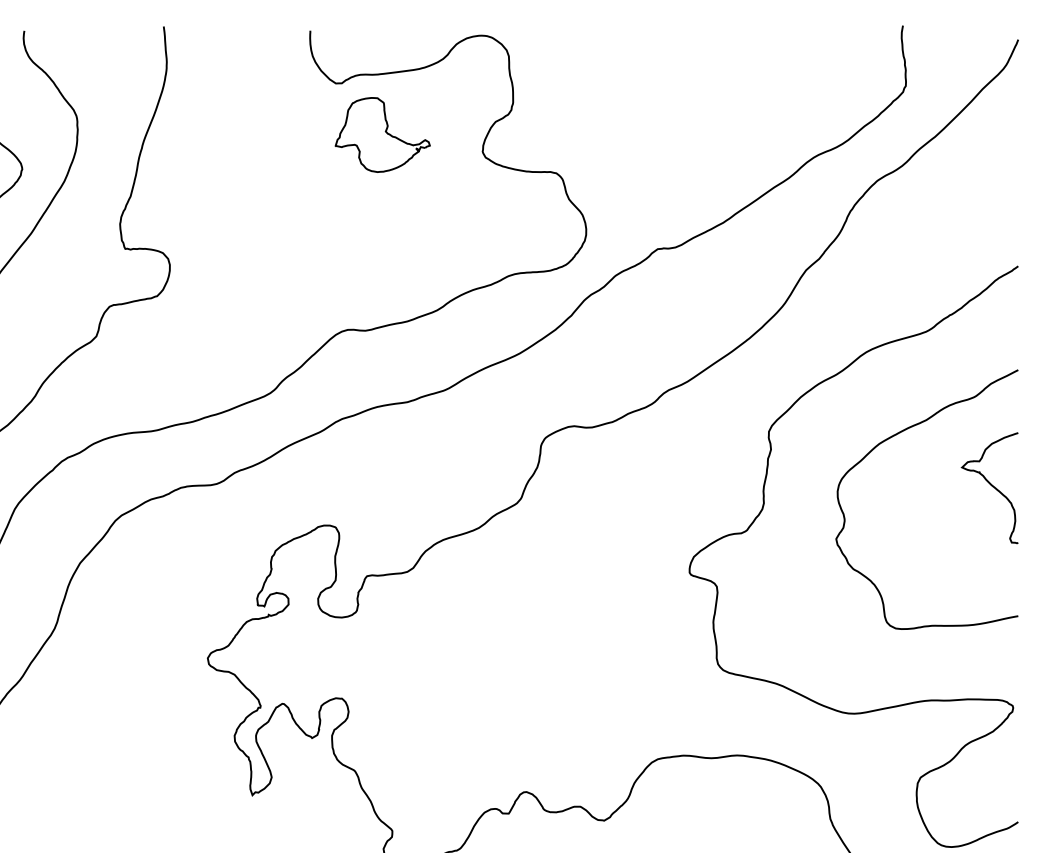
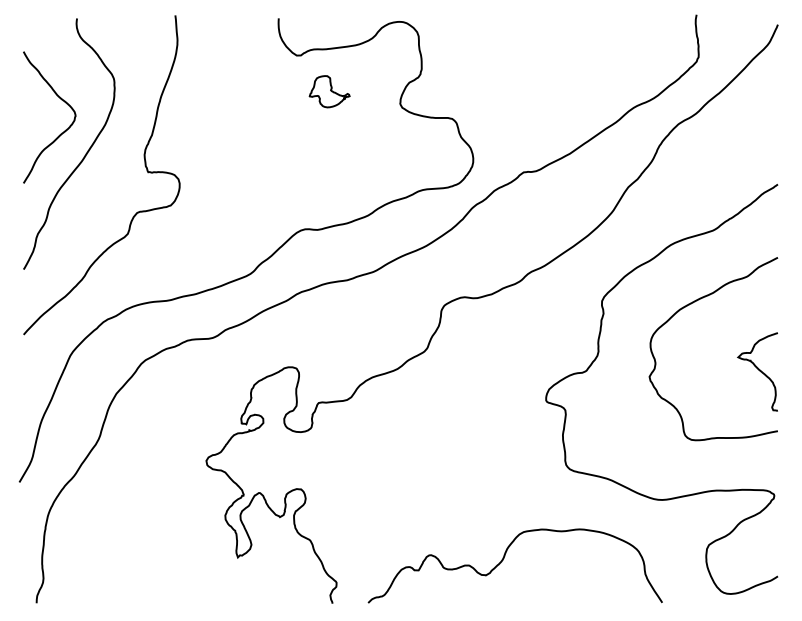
part: (382, 134) -> (329, 91), size x0.6
curve: (990, 486) -> (758, 370), moved

